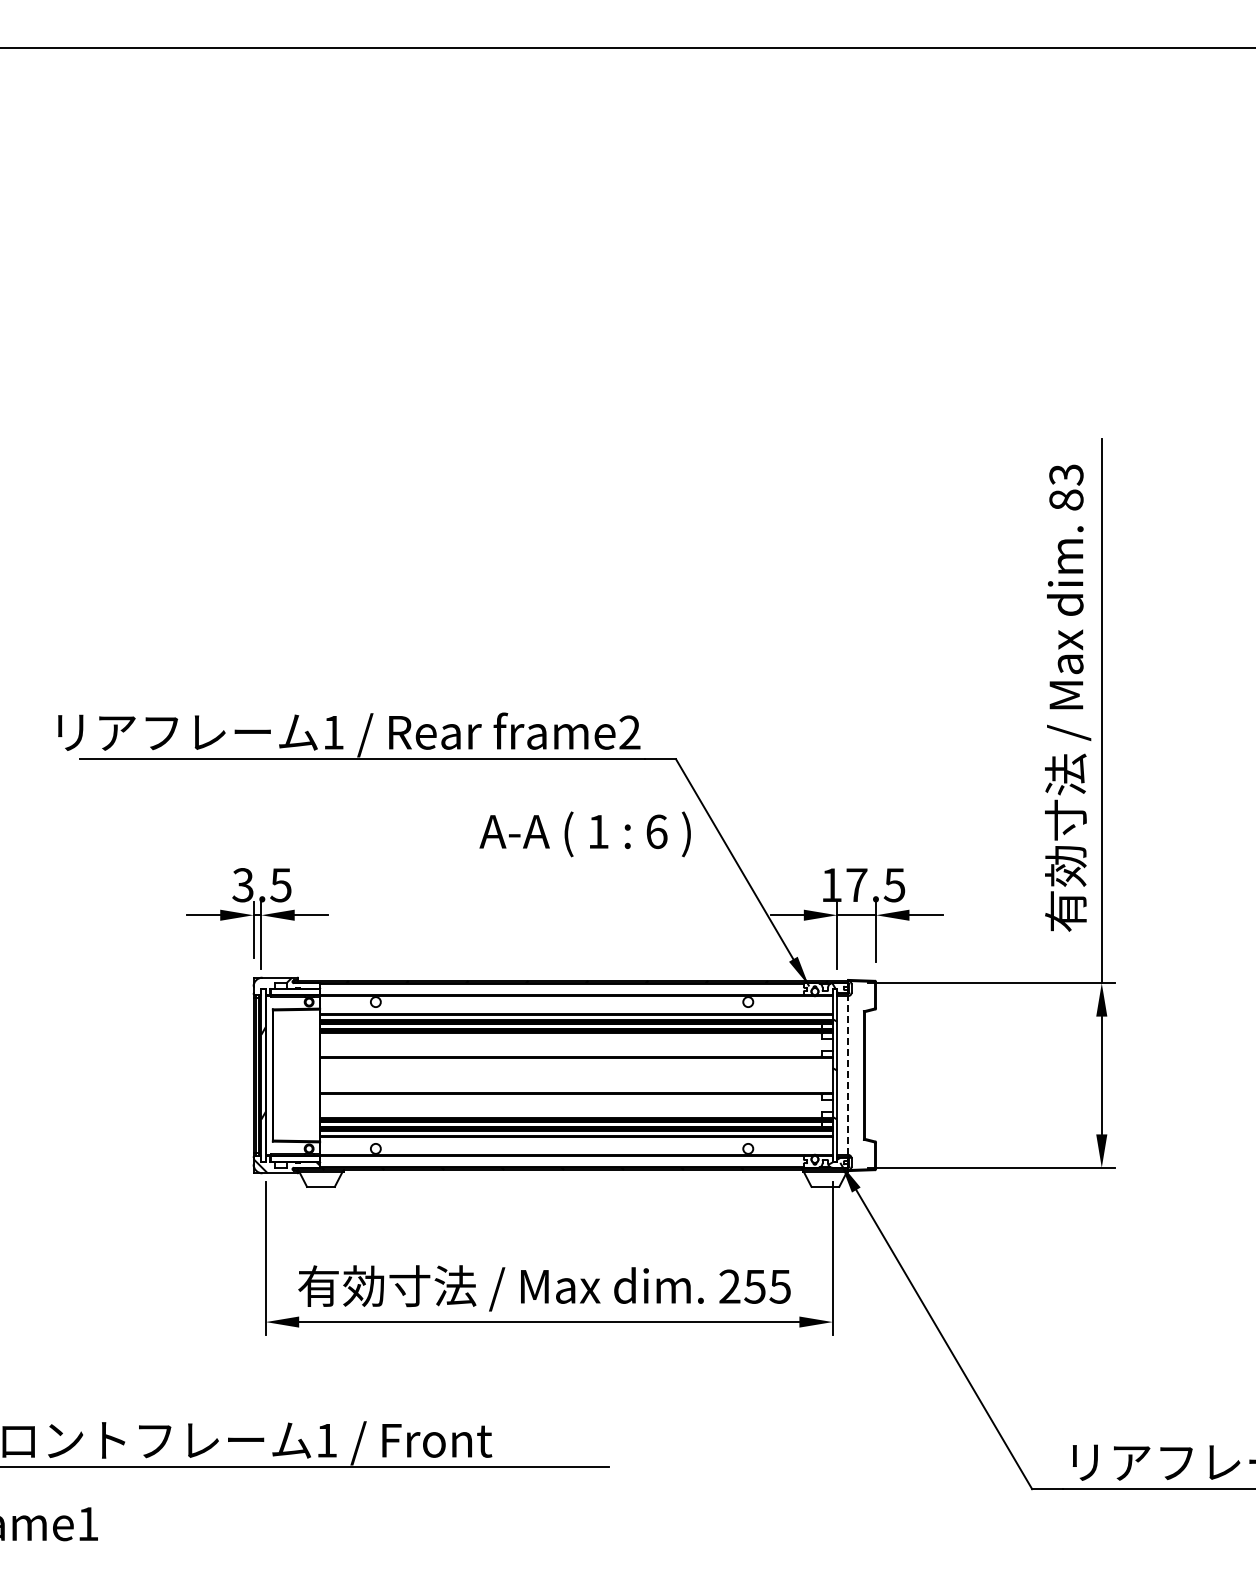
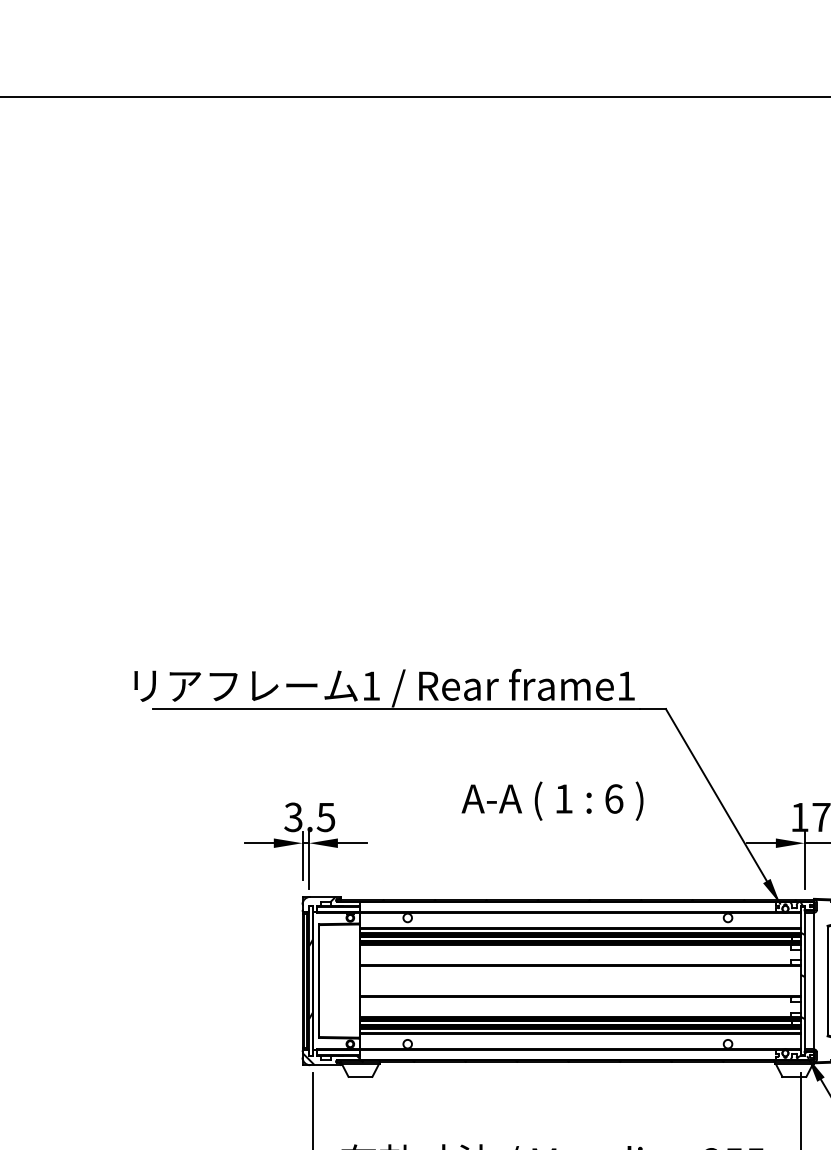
text: (629, 732) -> (625, 686), frame2 -> frame1
text: (584, 834) -> (551, 801), moved
line: (848, 1075) -> (814, 981), dashed -> solid

